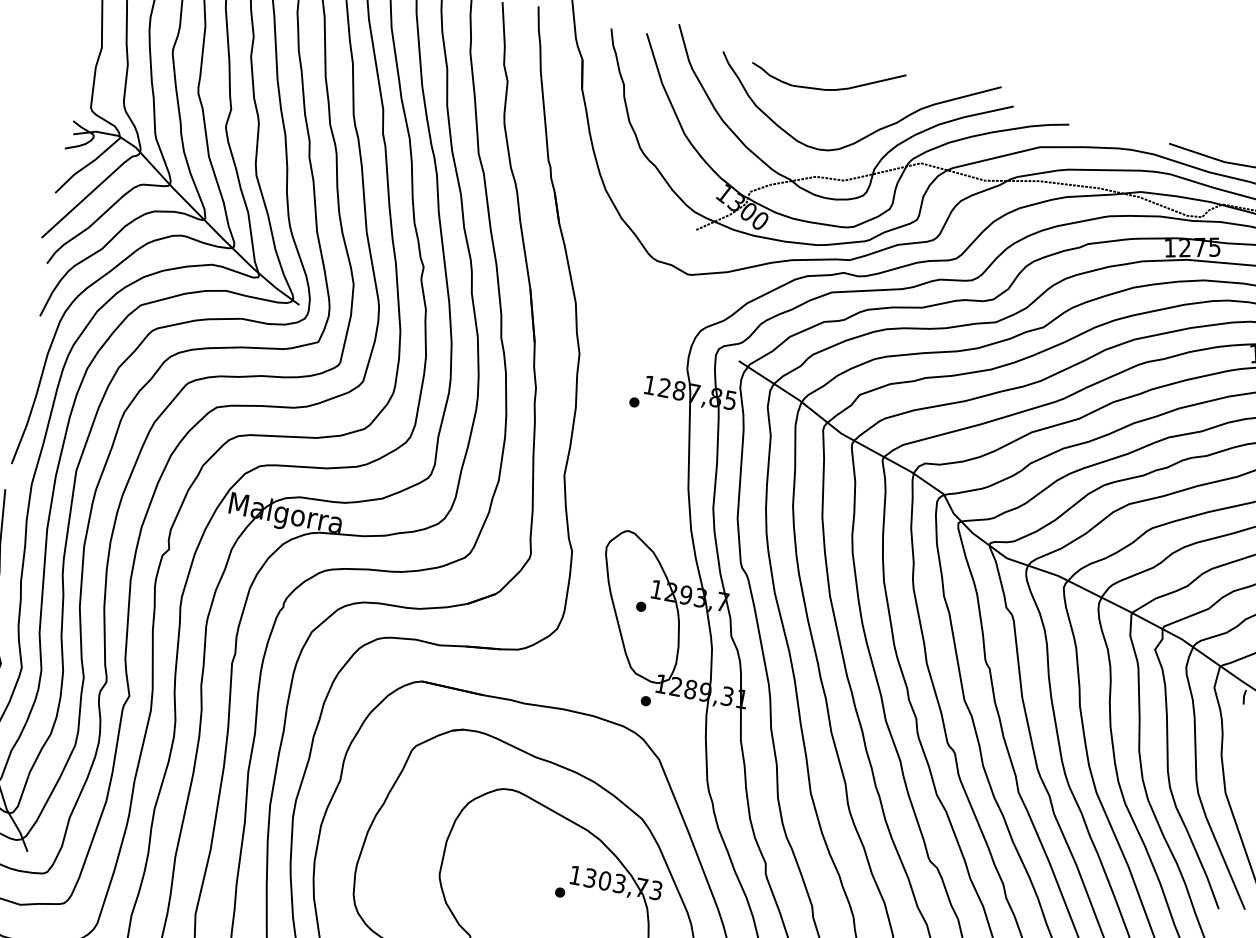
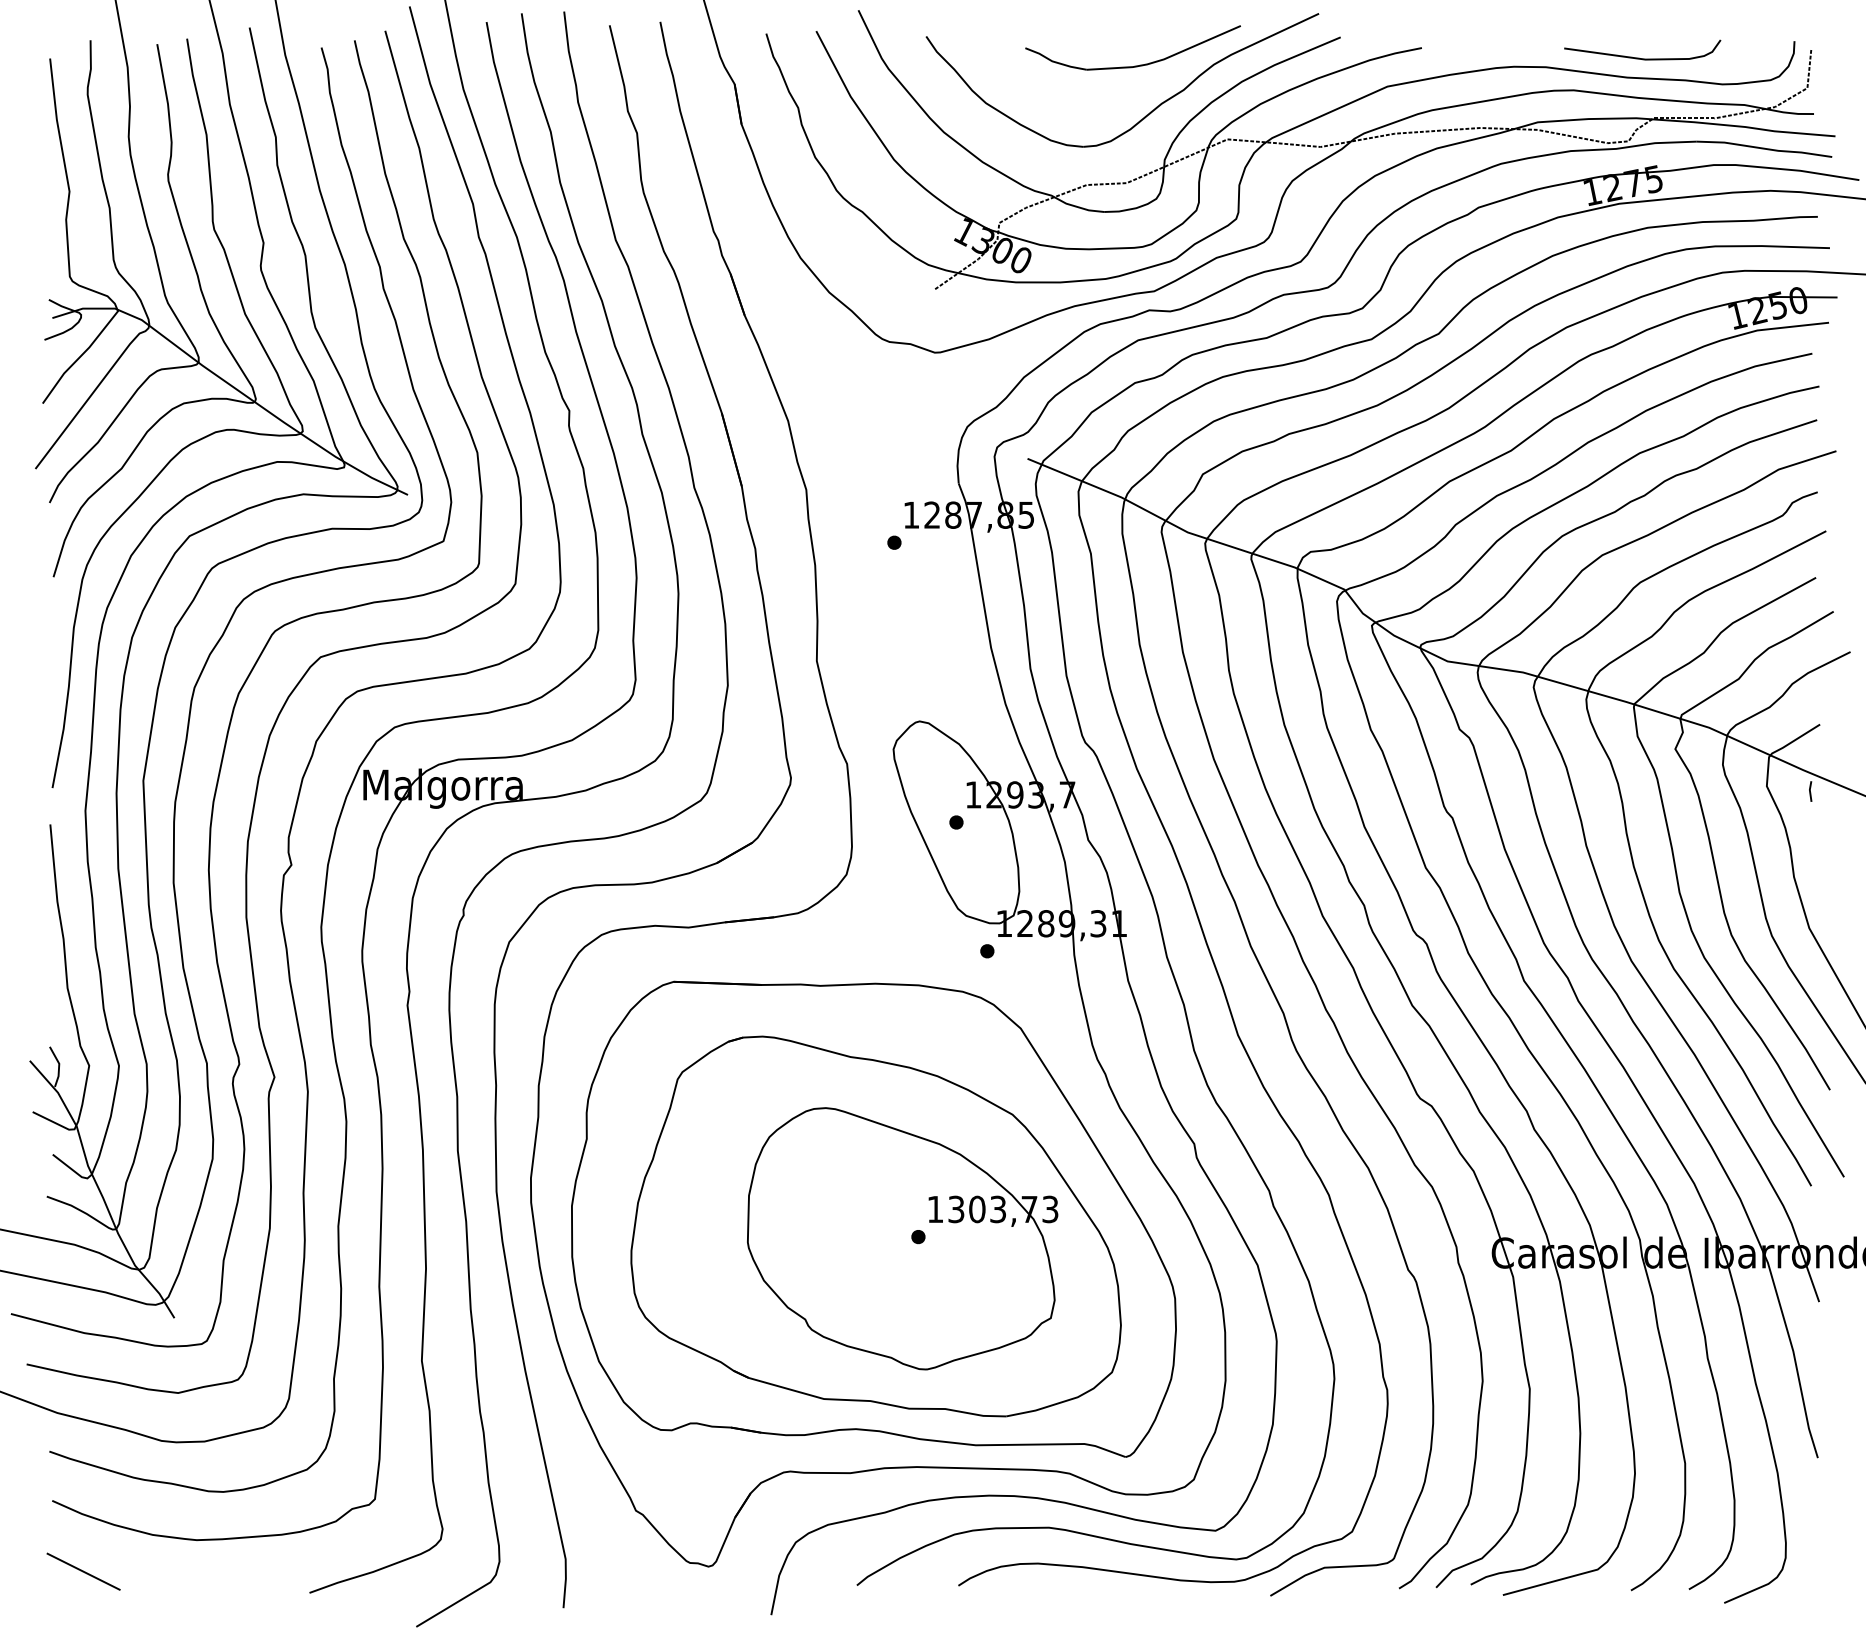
part: (826, 89) -> (1134, 65), moved

